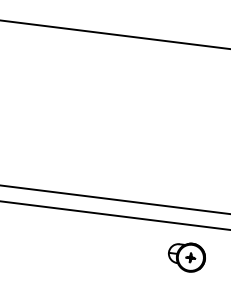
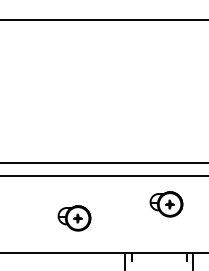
part: (79, 260) -> (74, 218), added

